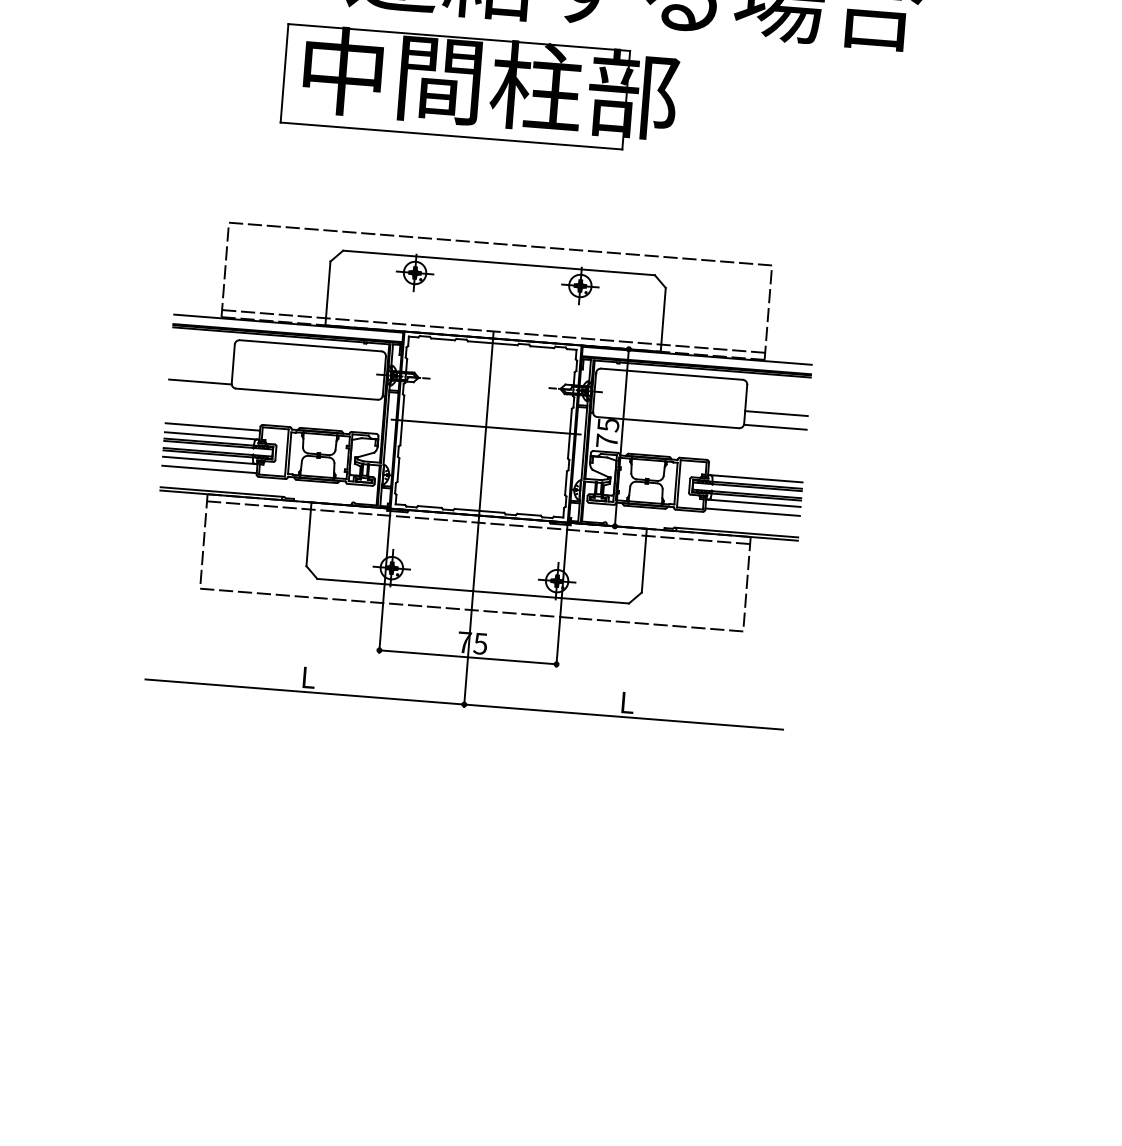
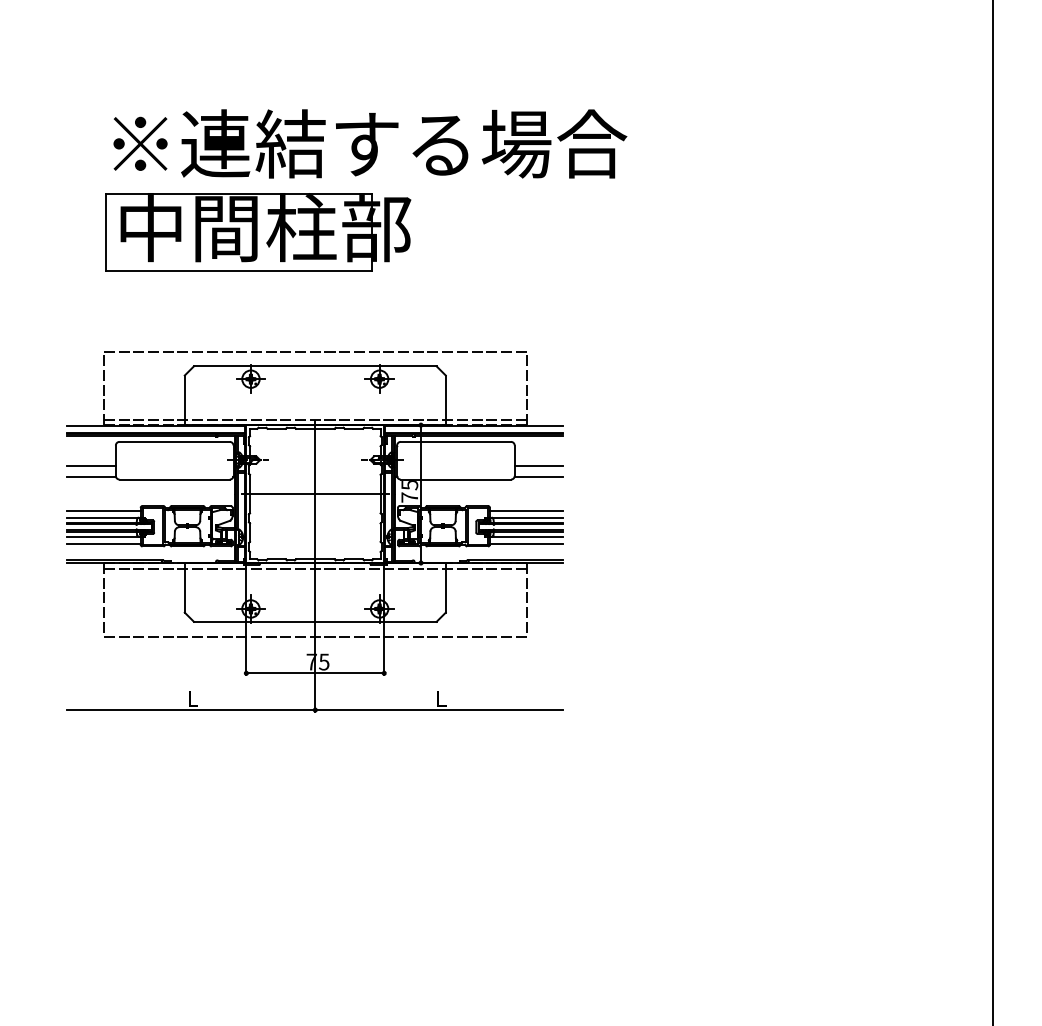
part: (480, 88) -> (258, 232), moved
line: (201, 367) -> (91, 465), added
line: (755, 469) -> (526, 510), added

